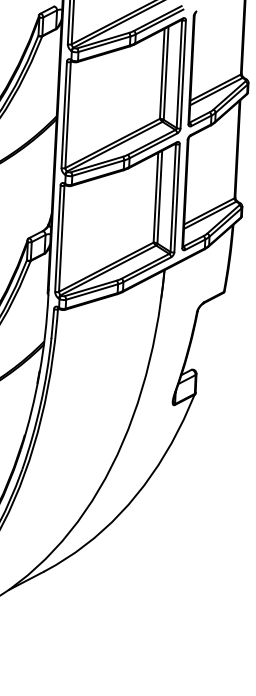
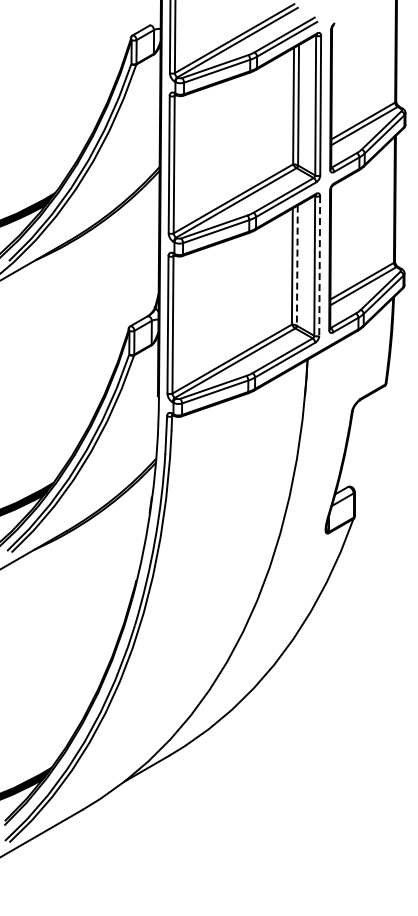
line: (159, 197) -> (297, 266), solid -> dashed
line: (176, 197) -> (319, 265), solid -> dashed

